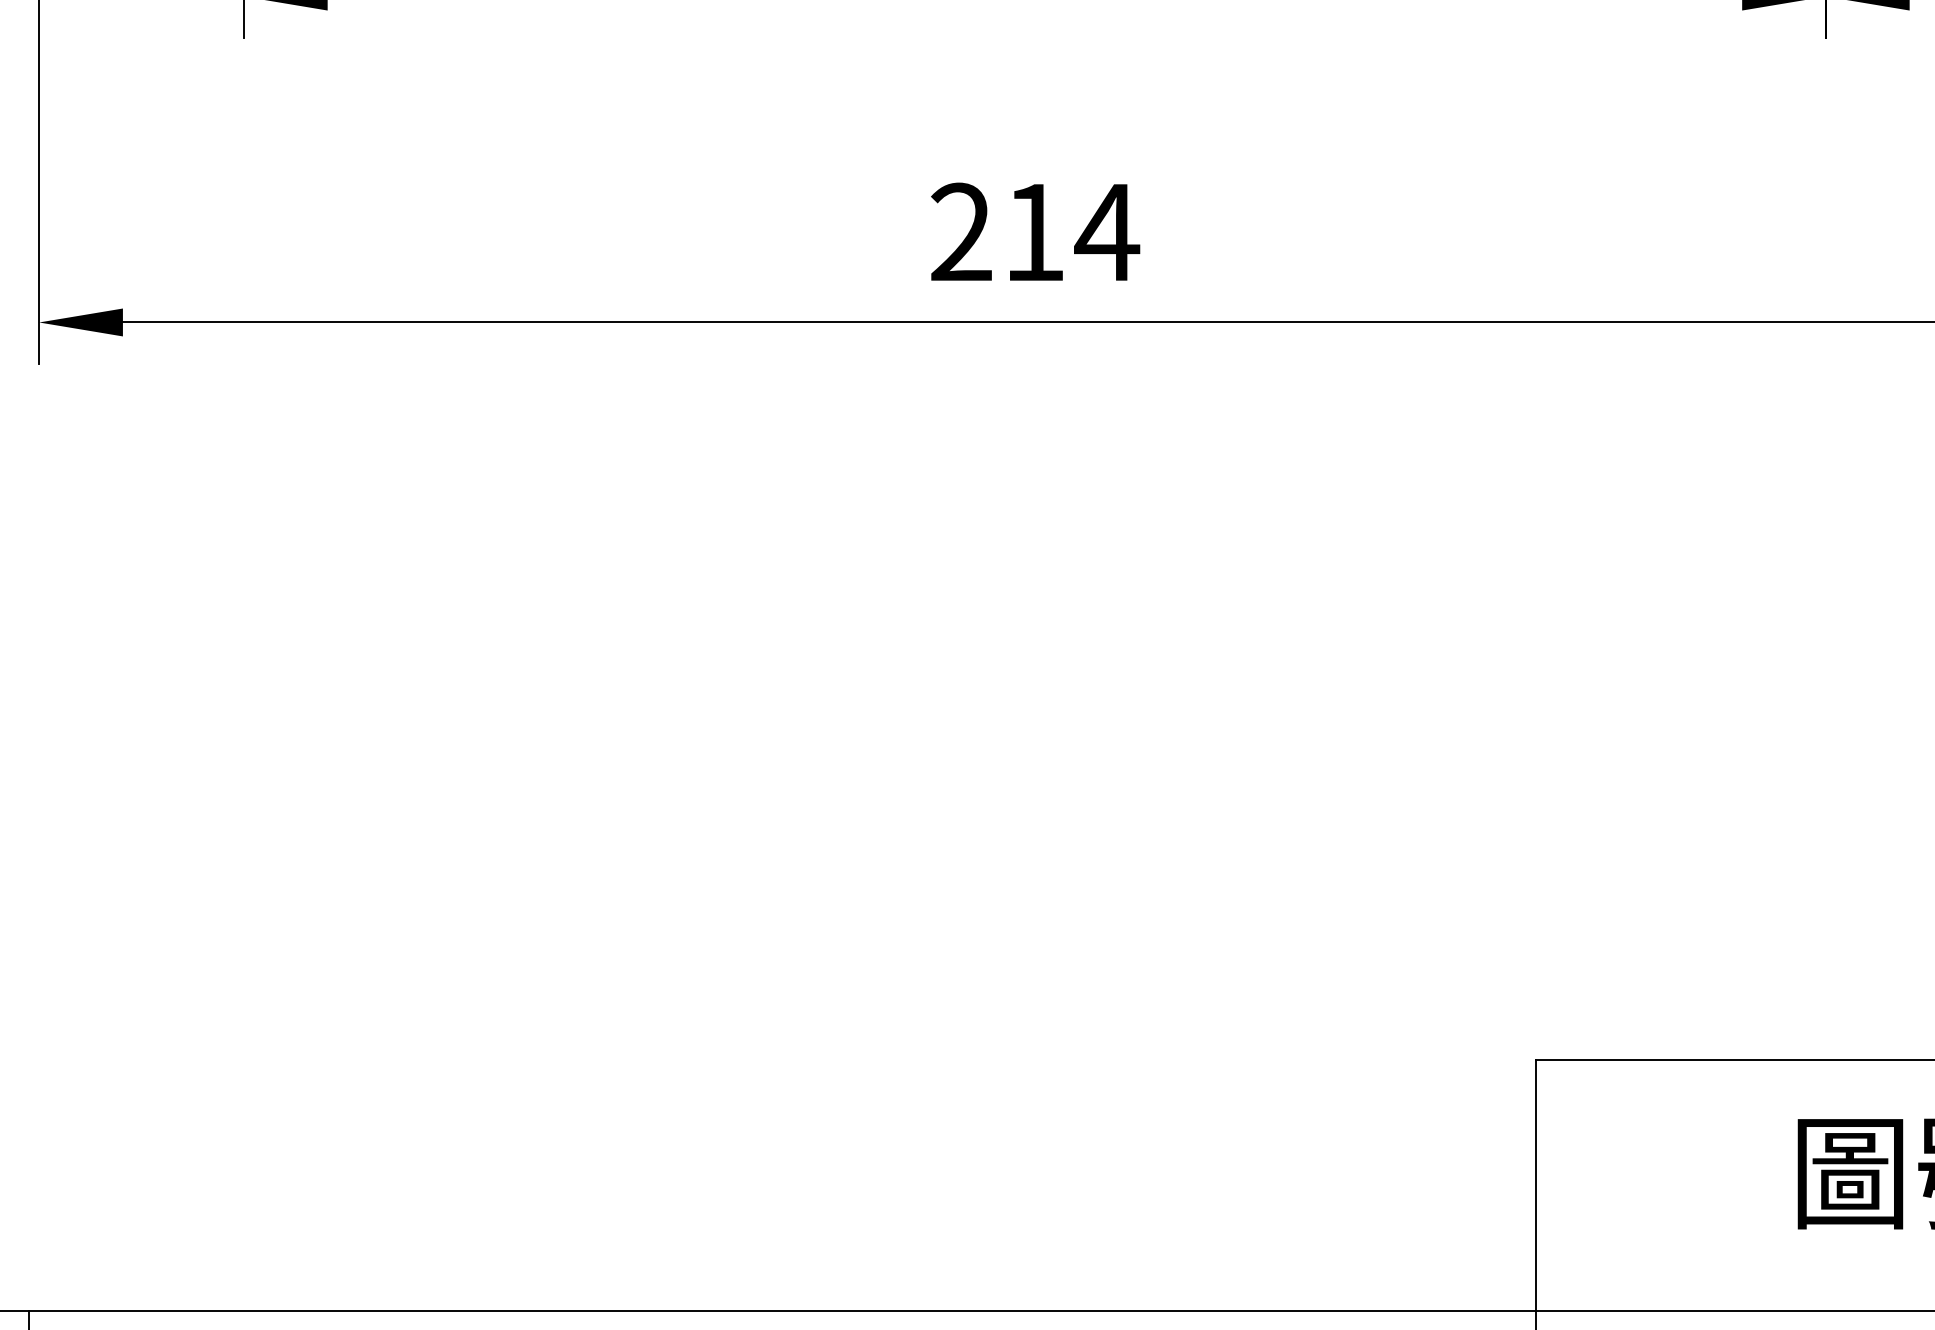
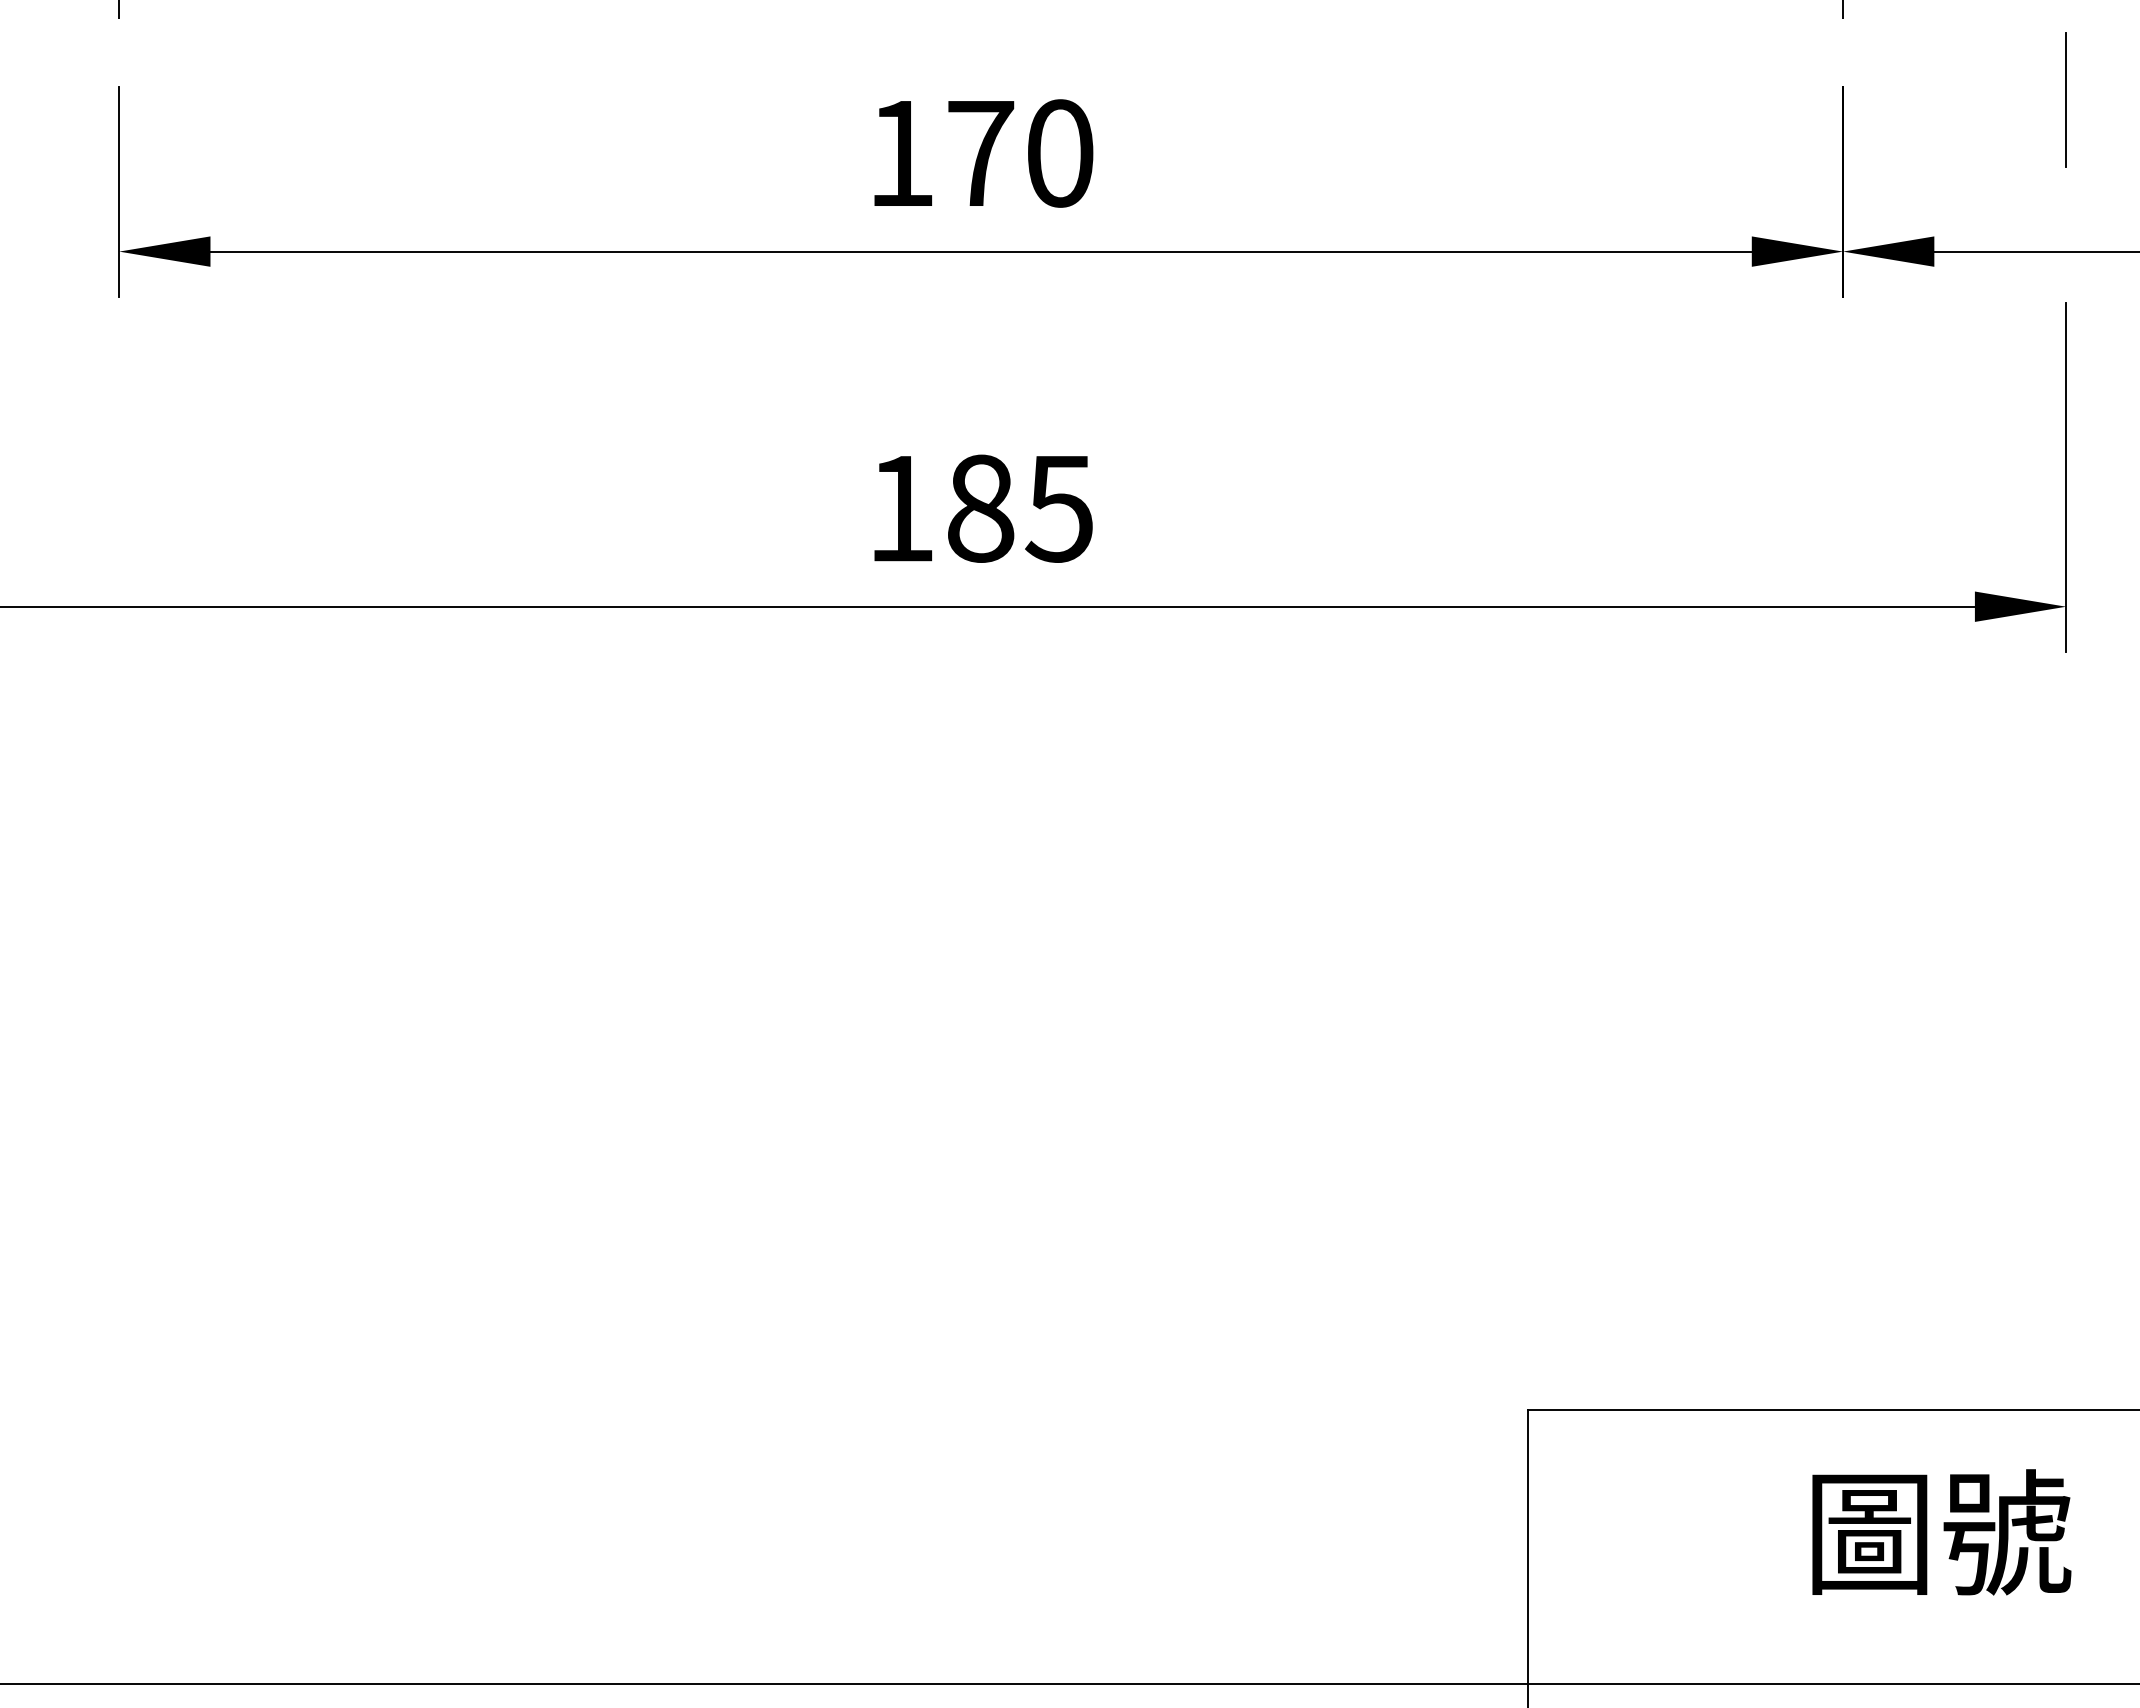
text: (1035, 232) -> (981, 508), 214 -> 185

